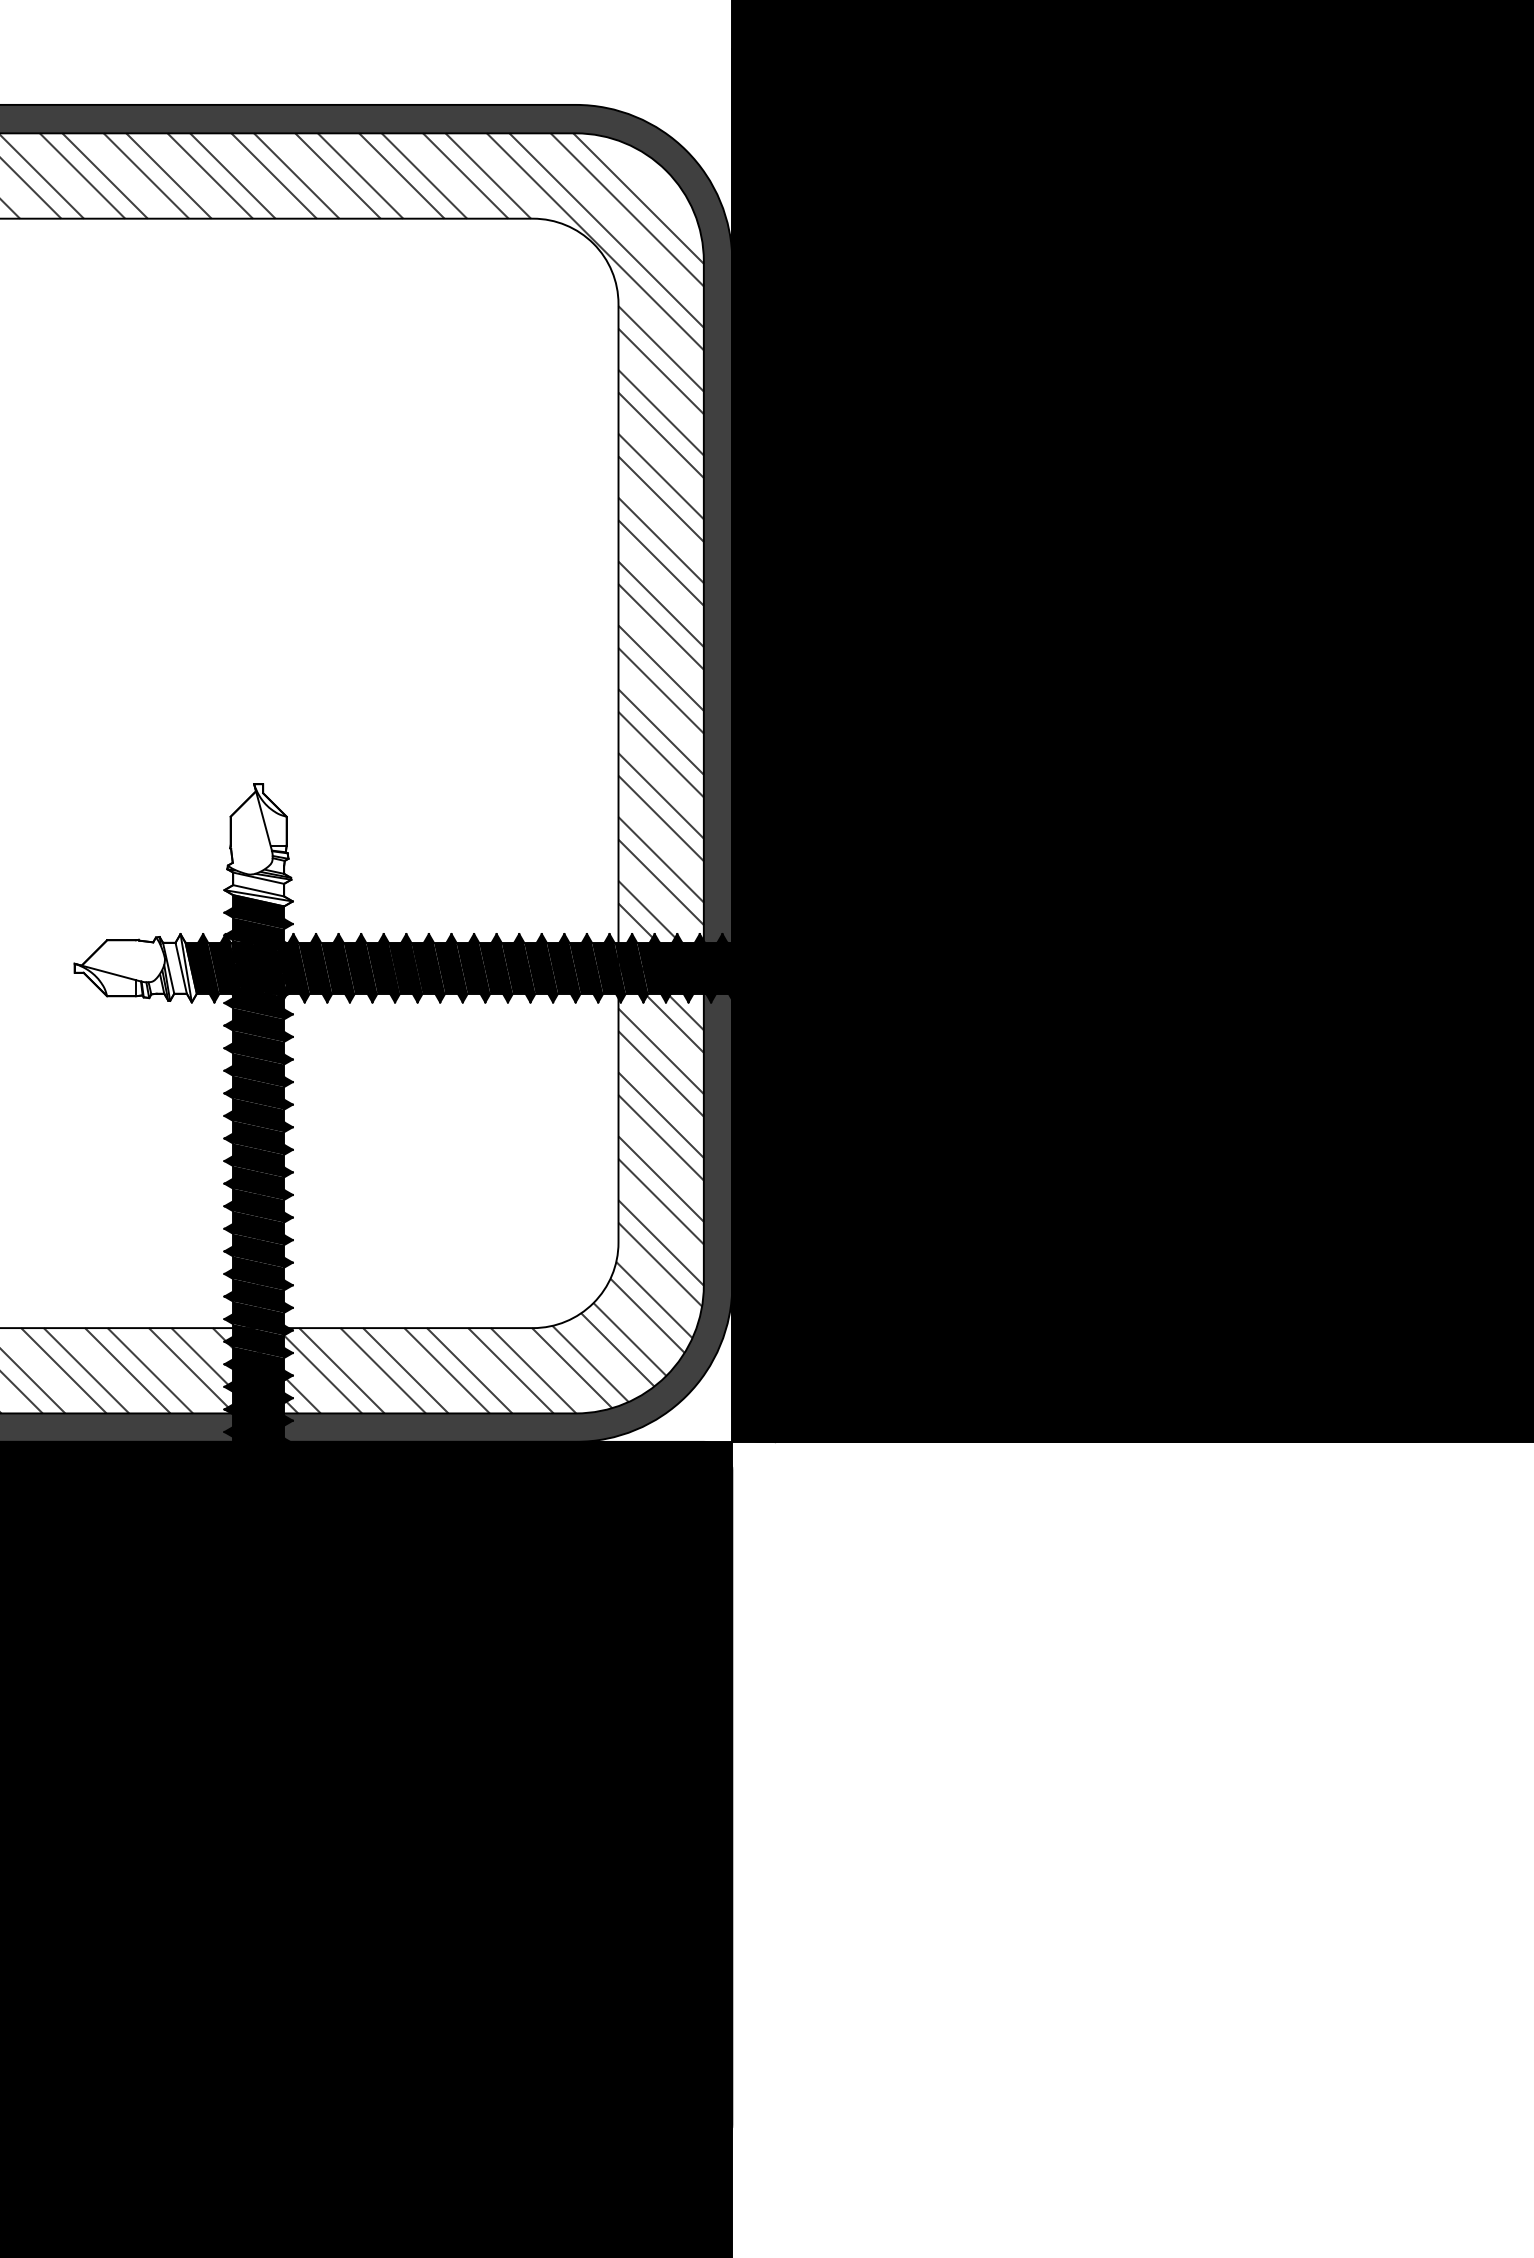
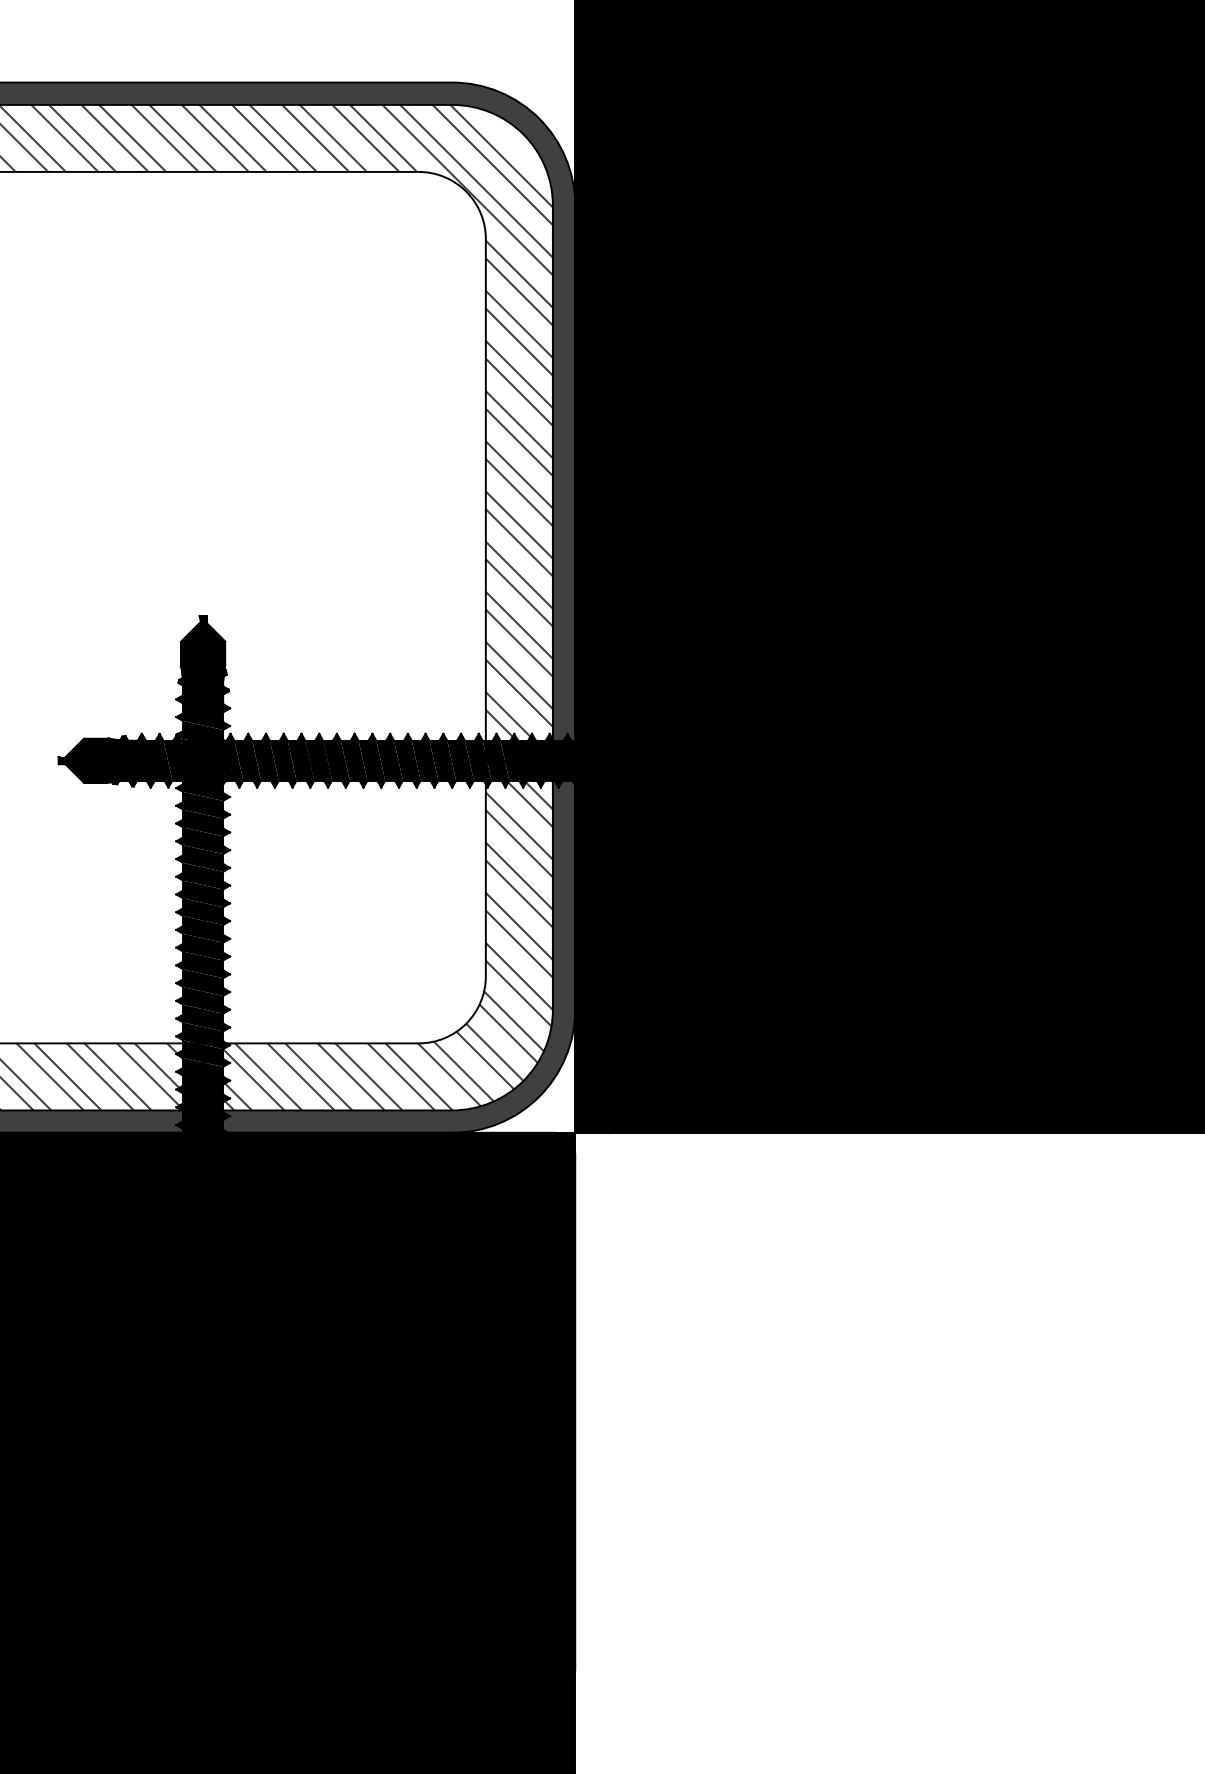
fill: (258, 845) -> (203, 664), added
fill: (135, 968) -> (106, 760), added

